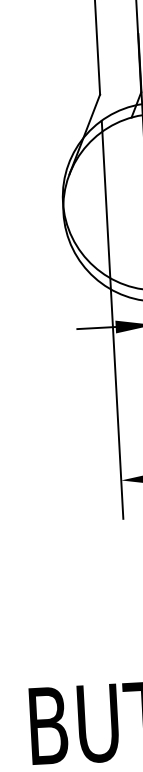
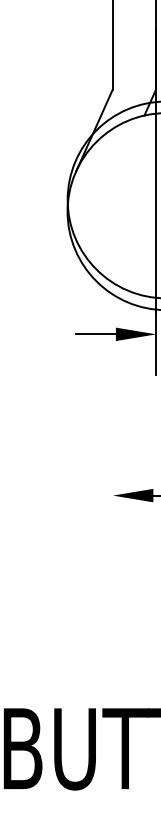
line: (112, 319) -> (112, 326), removed

